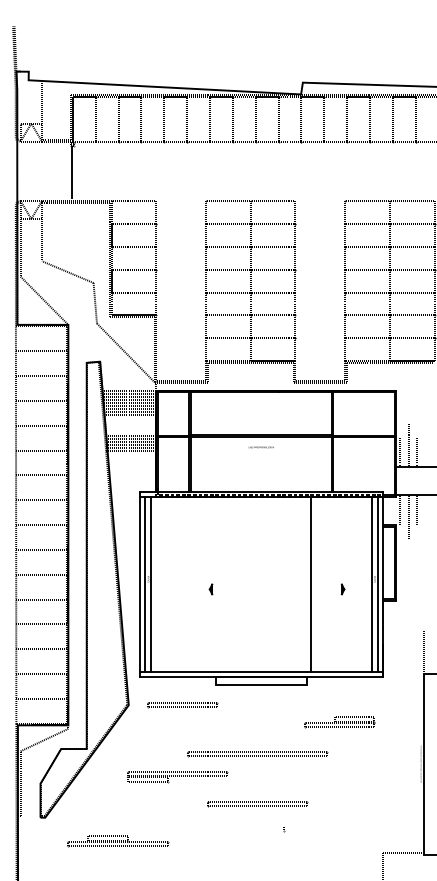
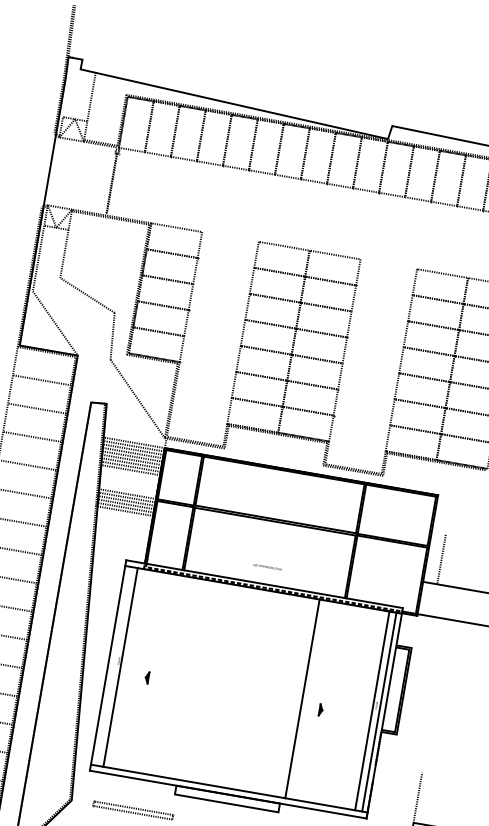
text: (260, 447) -> (266, 567), moved
line: (400, 451) -> (430, 565), removed
line: (417, 451) -> (450, 568), removed
line: (400, 509) -> (419, 631), removed
line: (417, 509) -> (438, 634), removed
line: (408, 516) -> (427, 640), removed
line: (144, 584) -> (113, 666), removed
part: (210, 589) -> (146, 677), moved
part: (342, 589) -> (320, 710), moved

